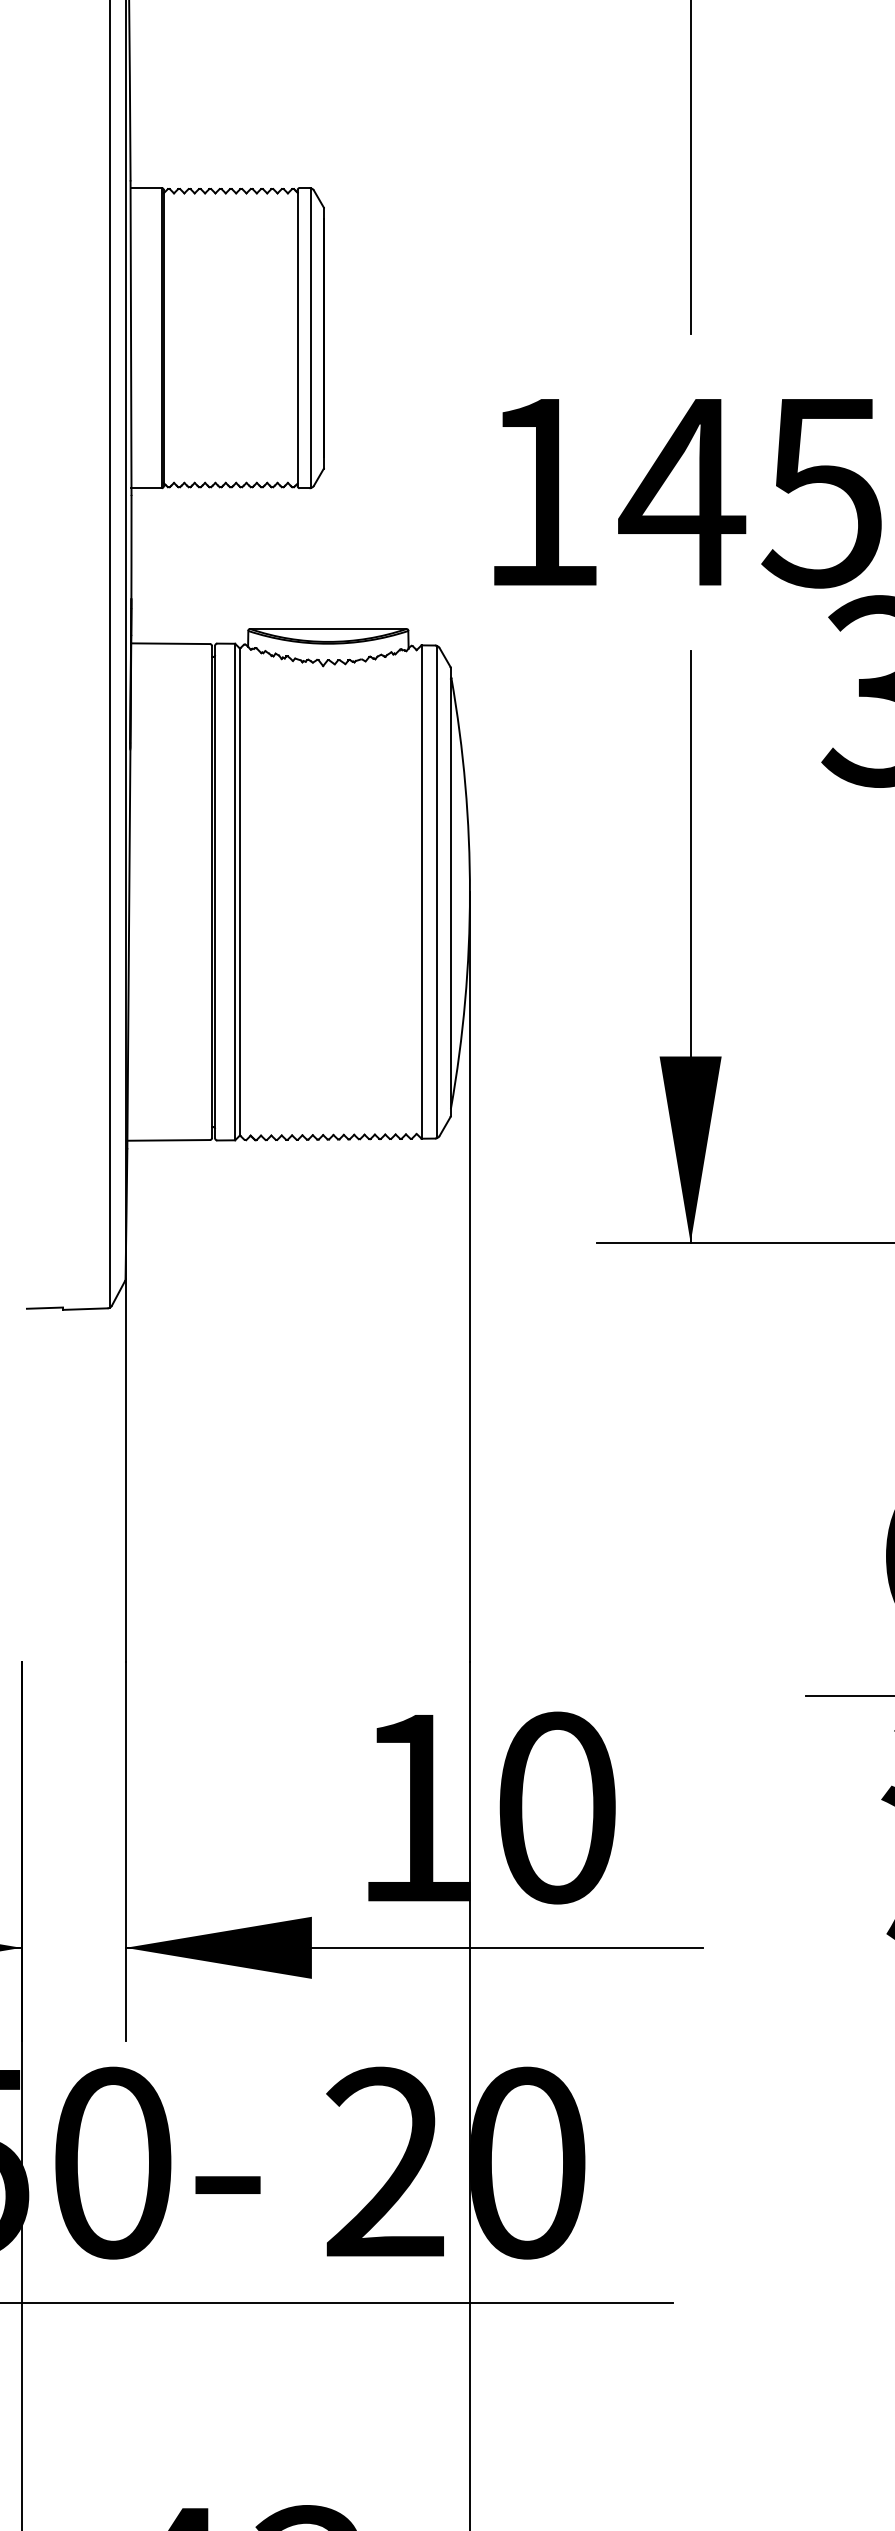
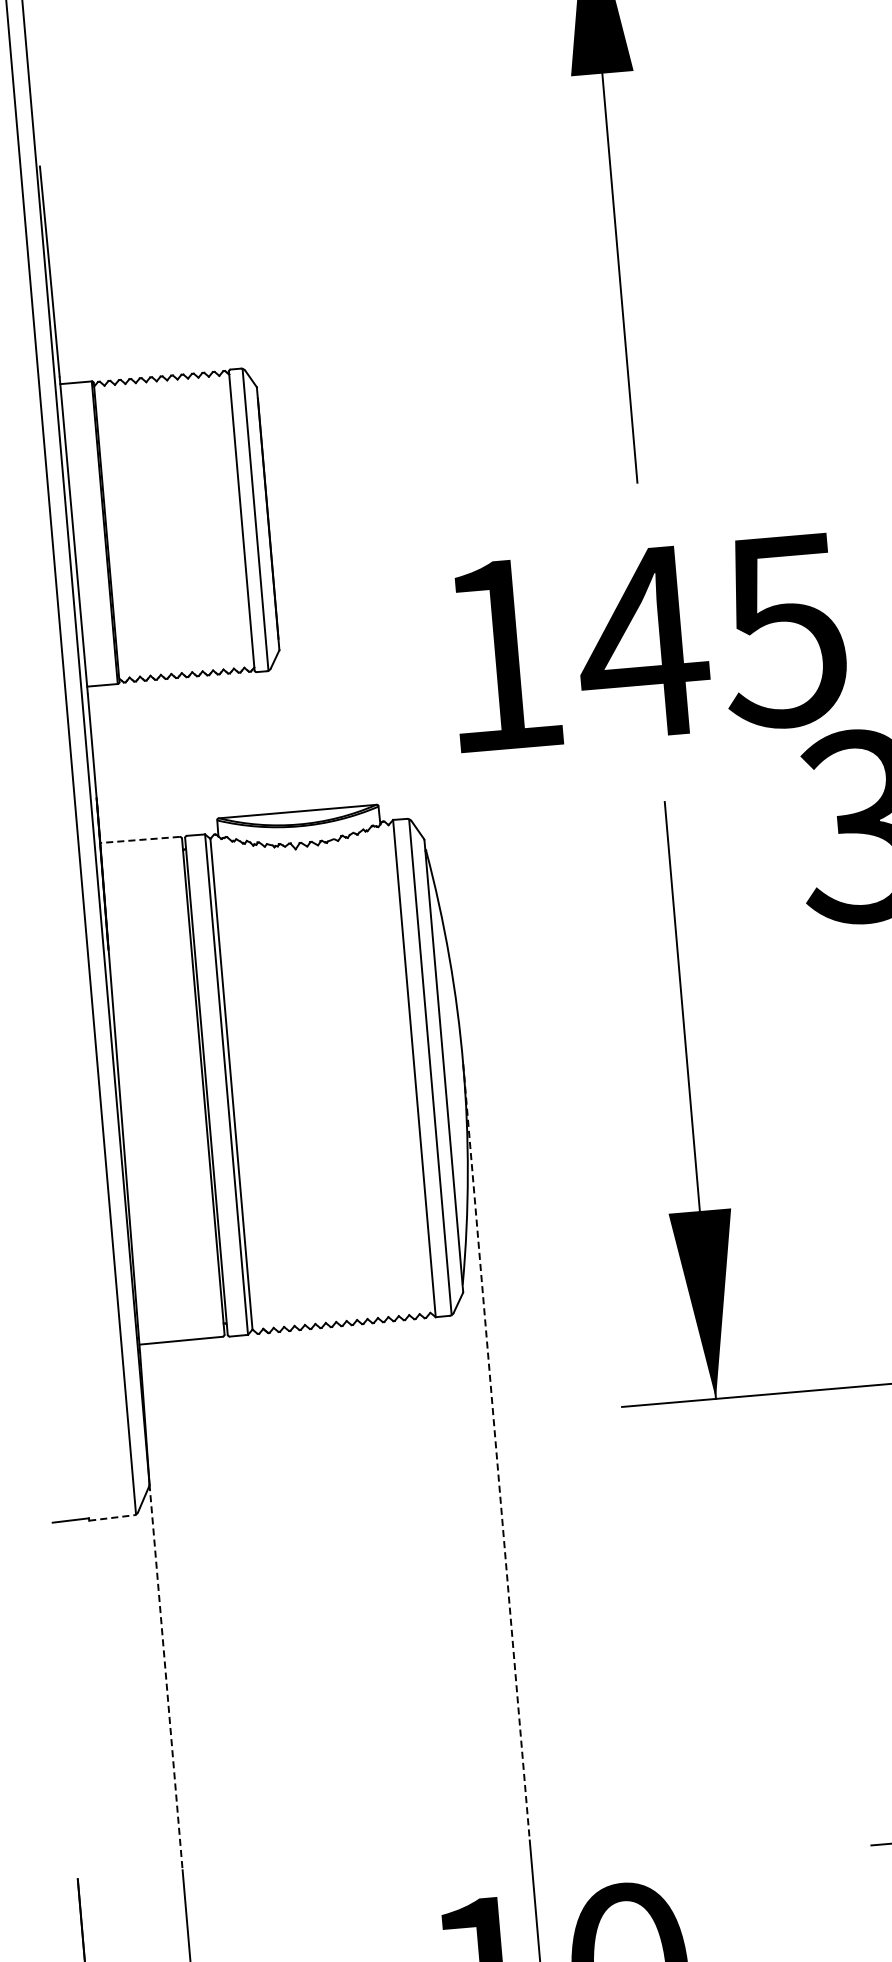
line: (170, 643) -> (139, 839), solid -> dashed
line: (469, 1277) -> (496, 1452), solid -> dashed
line: (85, 1309) -> (111, 1518), solid -> dashed
line: (125, 1470) -> (166, 1677), solid -> dashed

